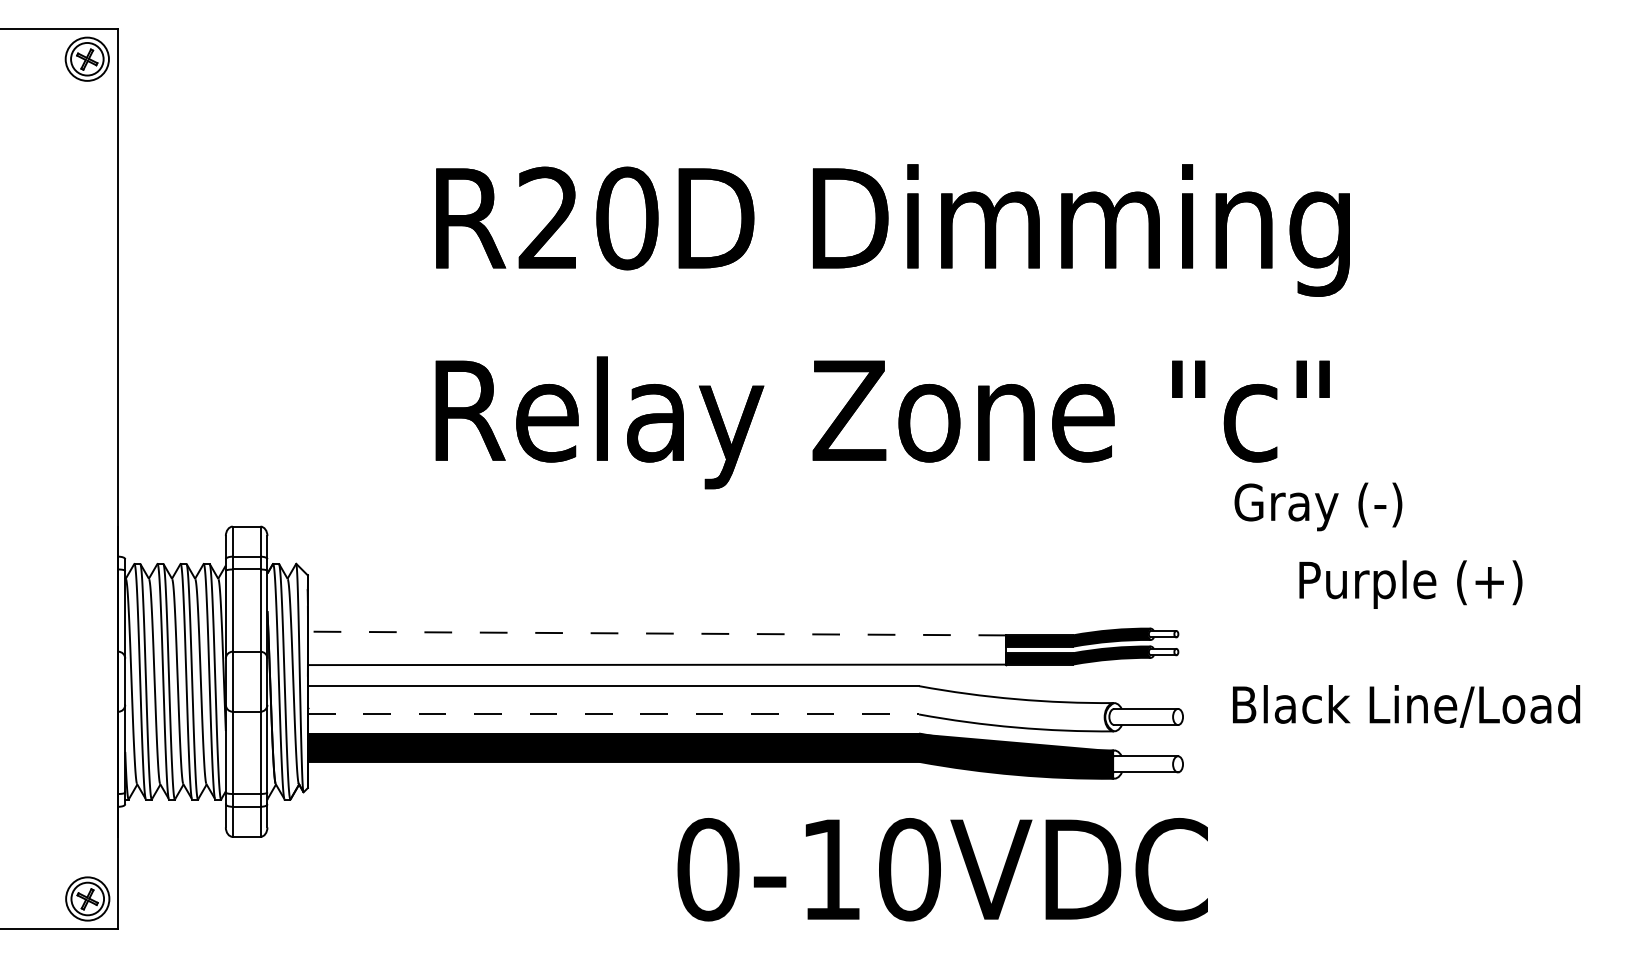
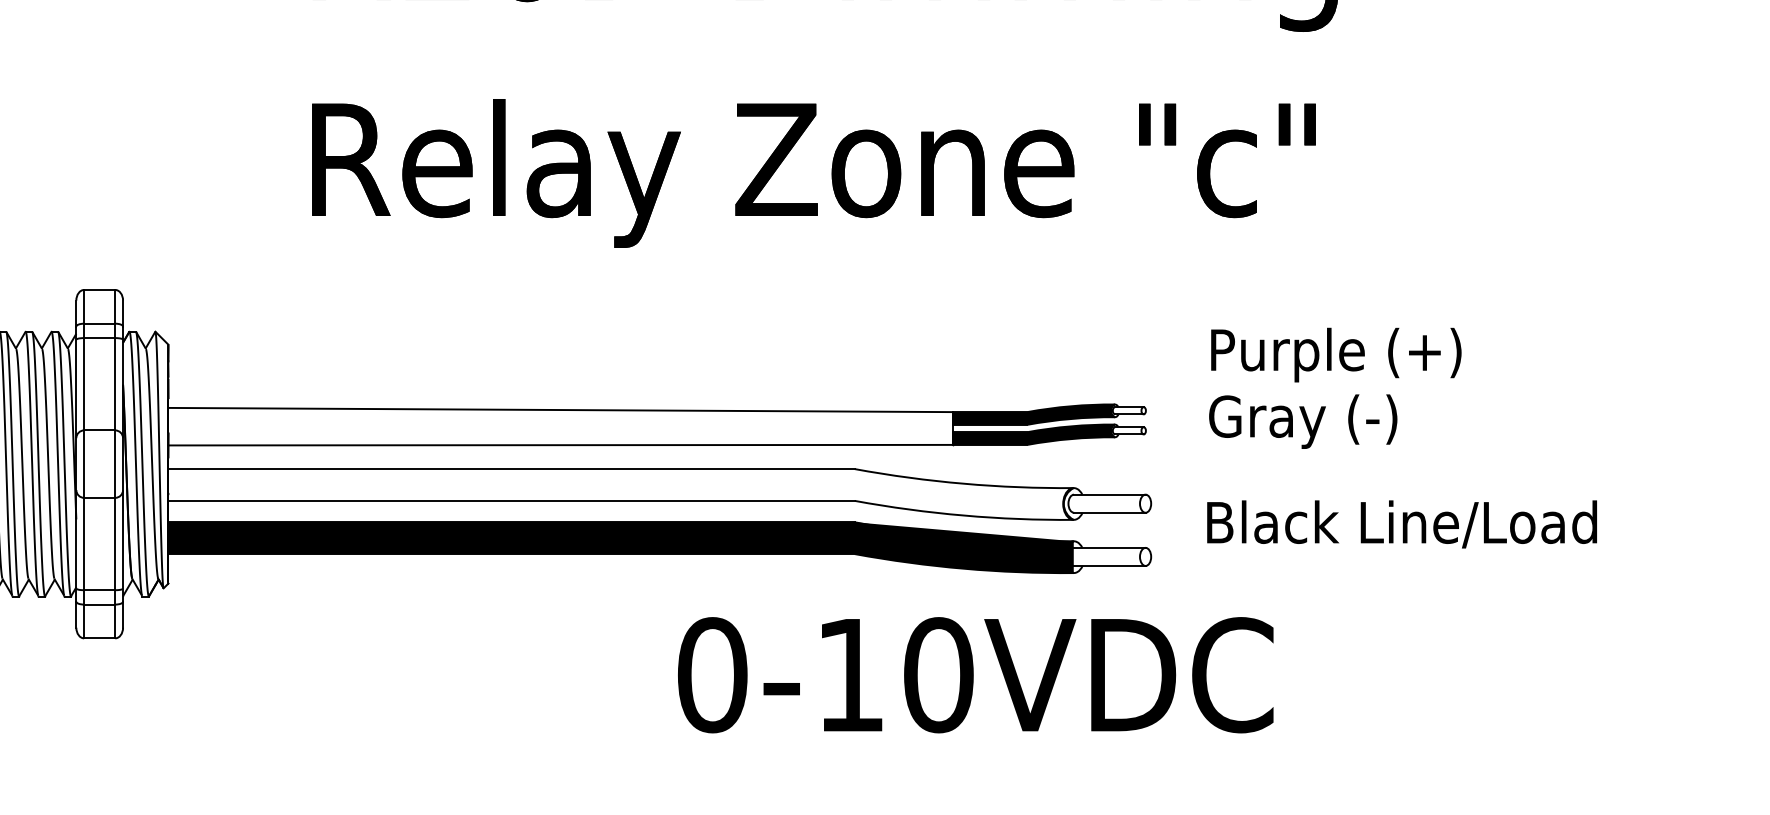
text: (1318, 506) -> (1303, 421), moved
text: (1410, 584) -> (1335, 354), moved
line: (656, 633) -> (559, 409), dashed -> solid
text: (1406, 706) -> (1402, 524), moved
line: (613, 714) -> (511, 500), dashed -> solid
text: (942, 869) -> (975, 674), moved

